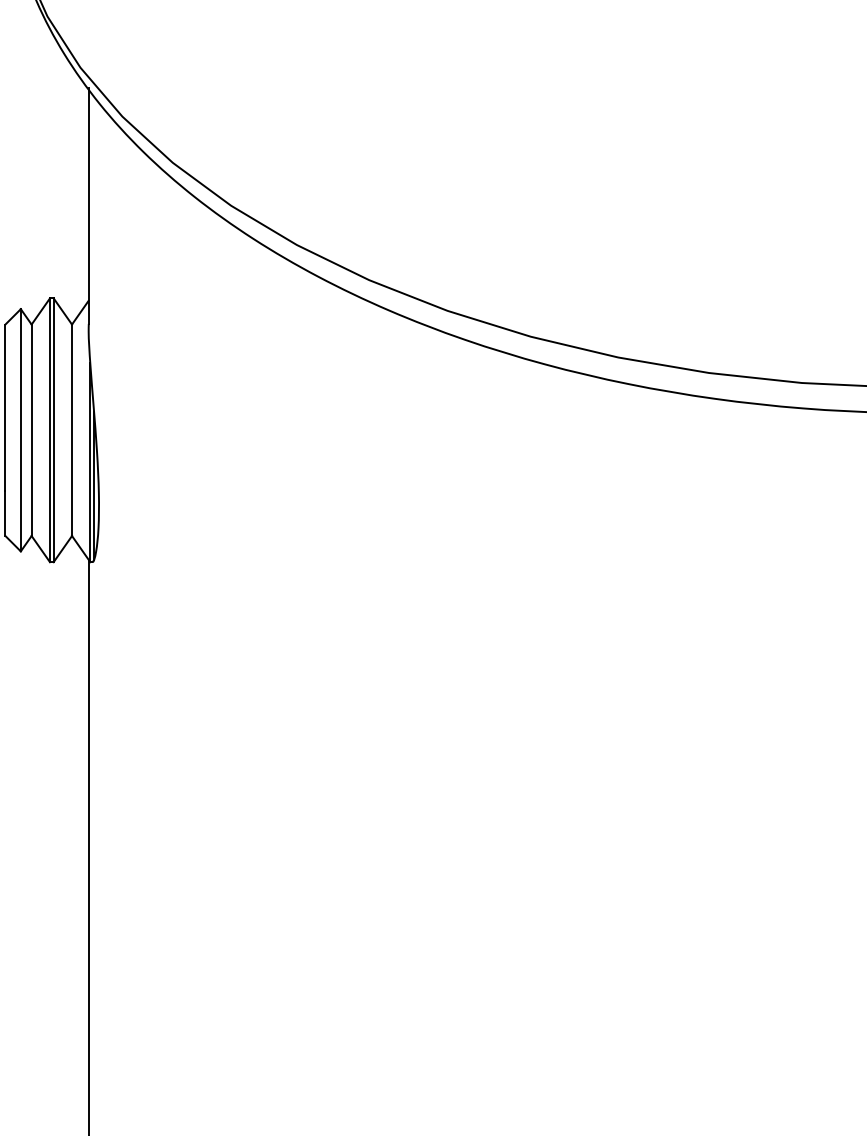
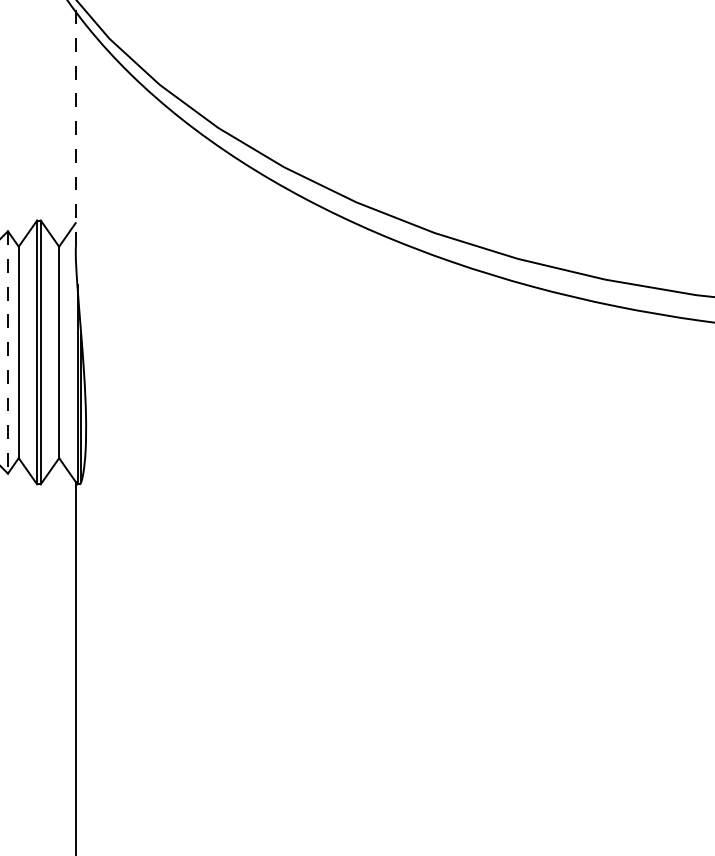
line: (88, 206) -> (75, 128), solid -> dashed
line: (20, 430) -> (7, 352), solid -> dashed

